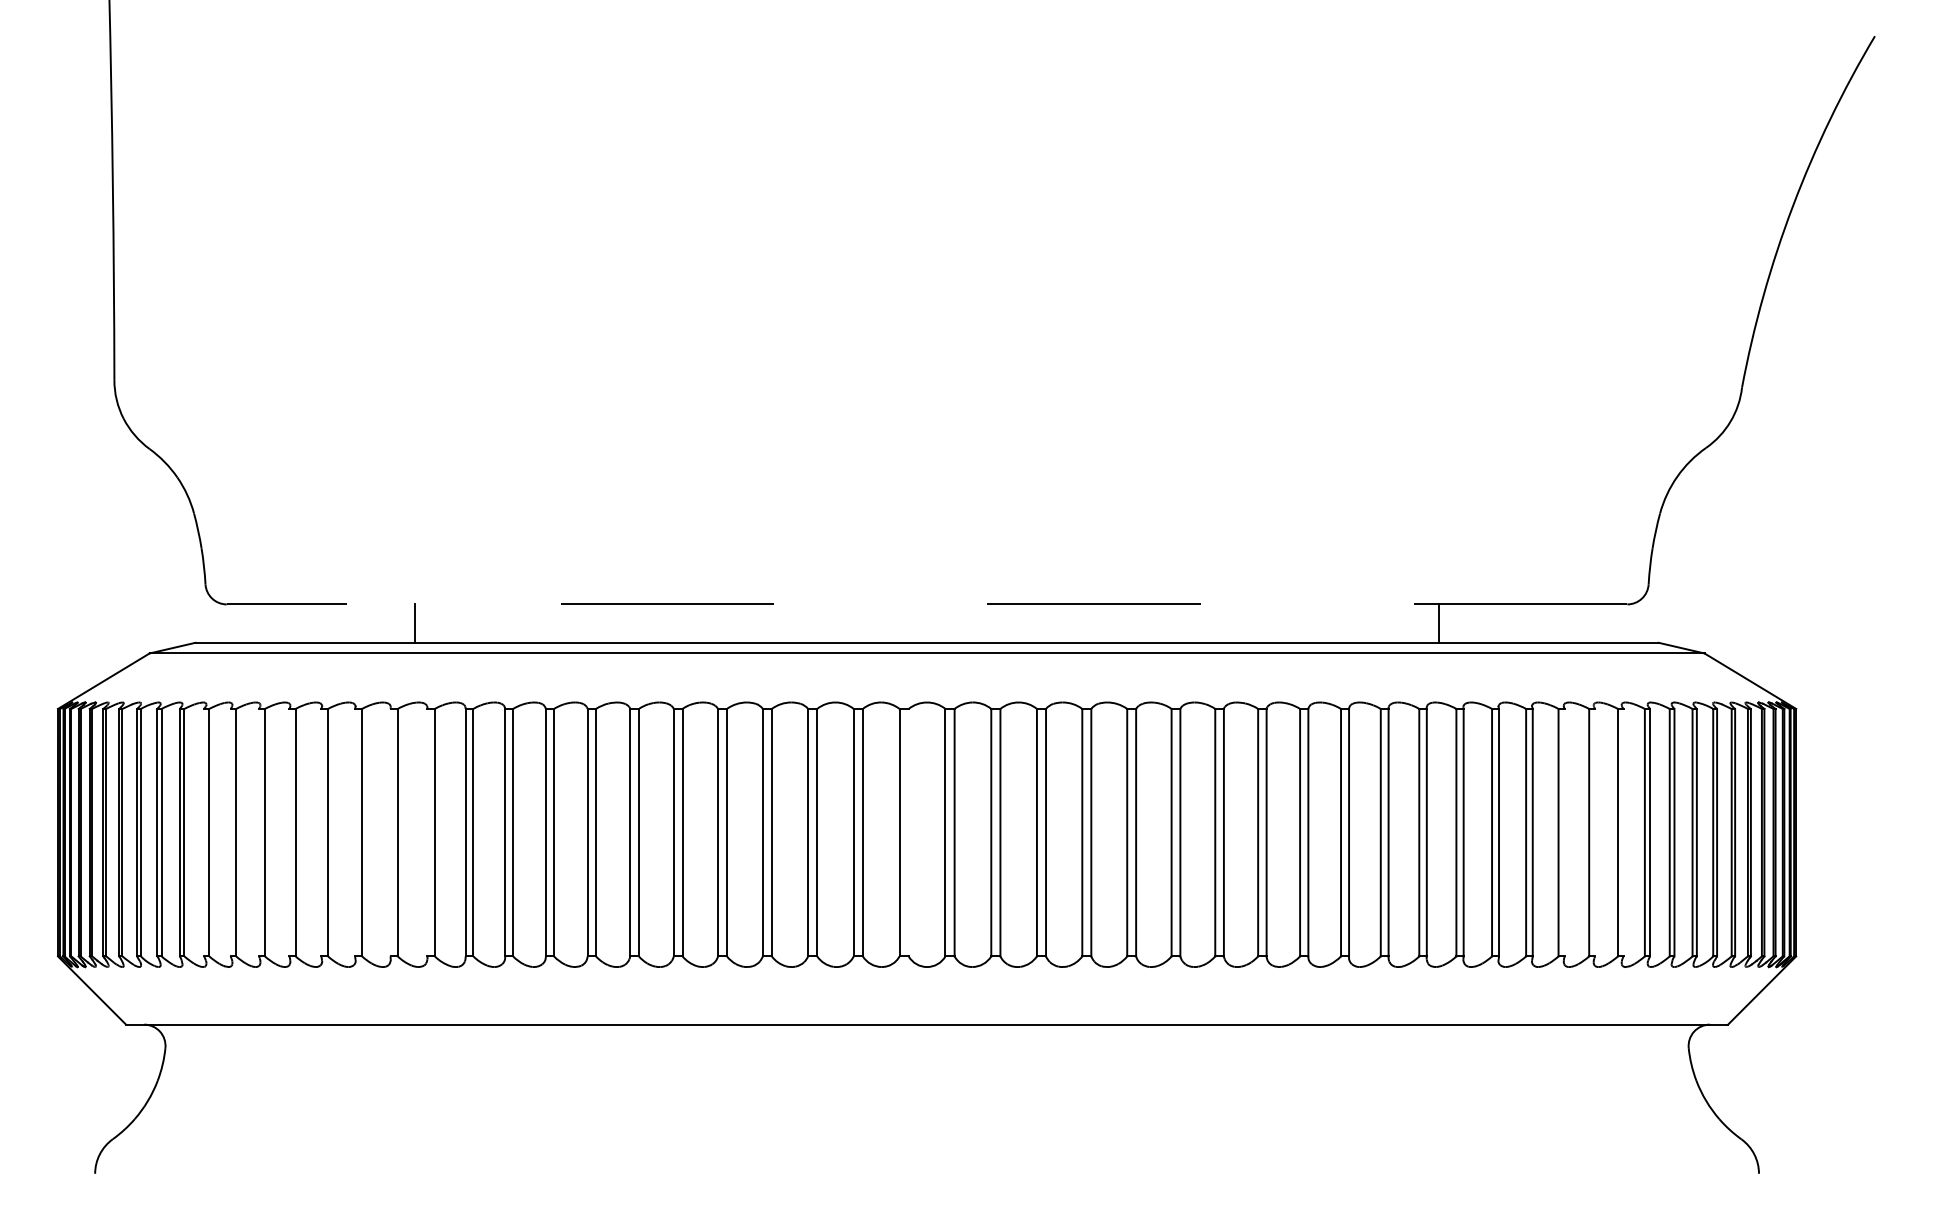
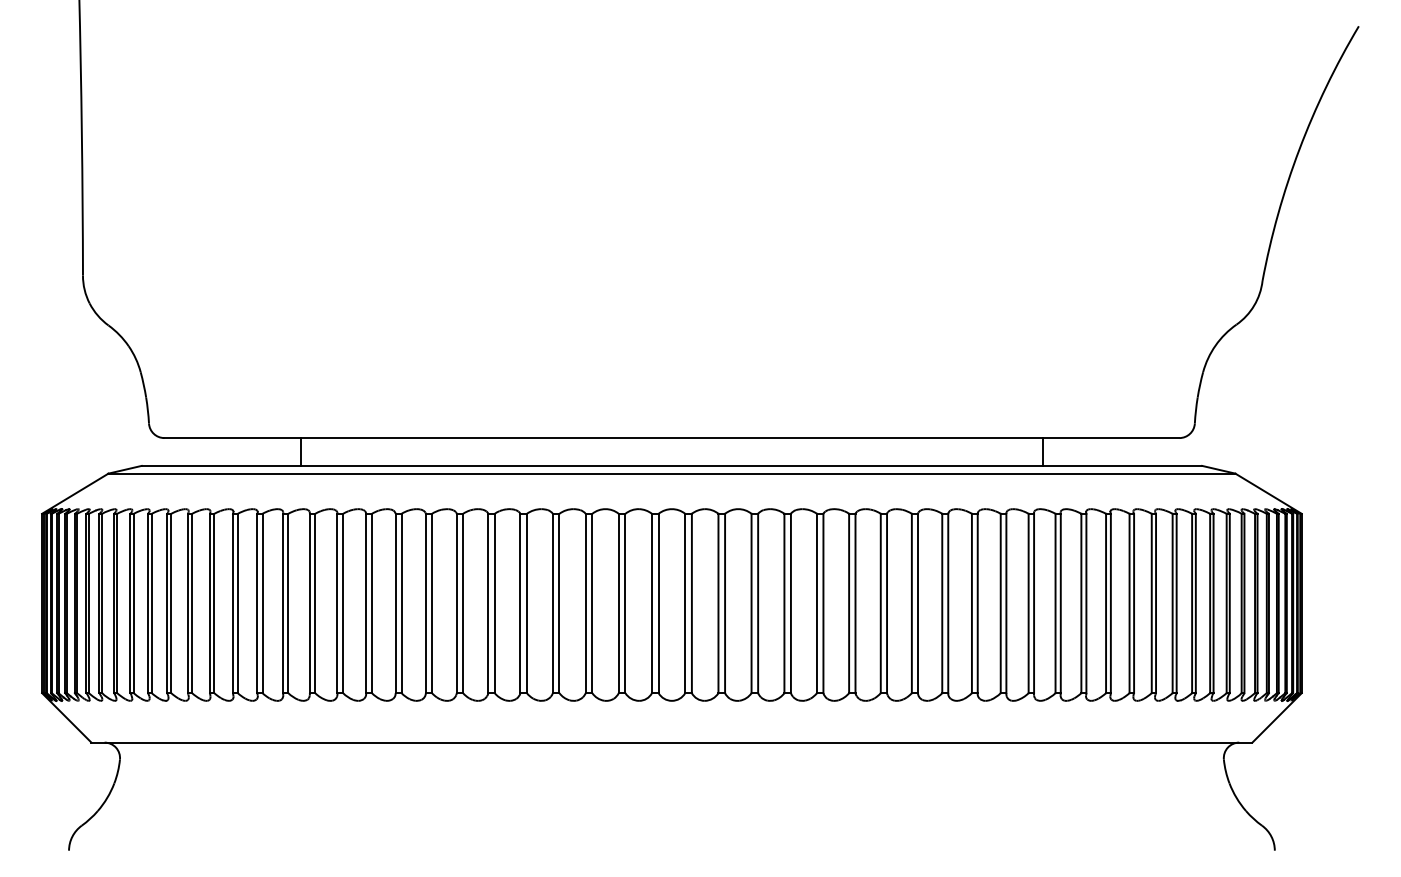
line: (926, 604) -> (671, 438), dashed -> solid
line: (204, 832) -> (148, 603), added
line: (230, 832) -> (167, 603), added
line: (259, 832) -> (188, 603), added
line: (289, 832) -> (209, 603), added
line: (321, 832) -> (233, 603), added
line: (355, 832) -> (257, 603), added
line: (390, 832) -> (283, 603), added
line: (427, 832) -> (309, 603), added
line: (908, 832) -> (658, 603), added
line: (1564, 832) -> (1133, 603), added
line: (1595, 832) -> (1156, 603), added
line: (1623, 832) -> (1176, 603), added

